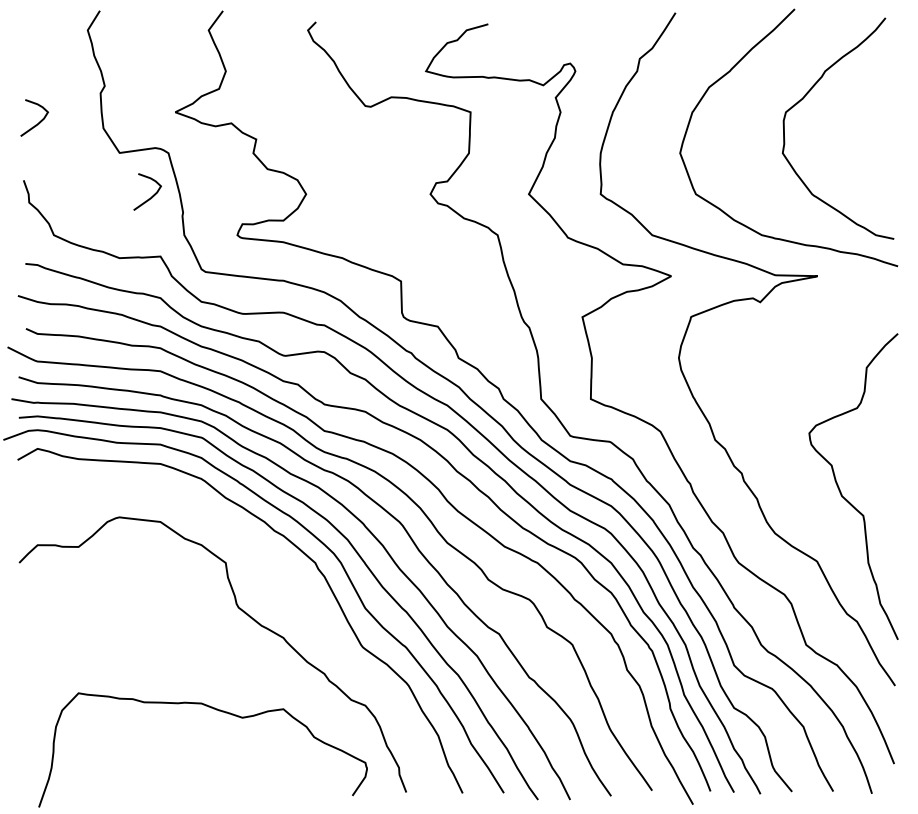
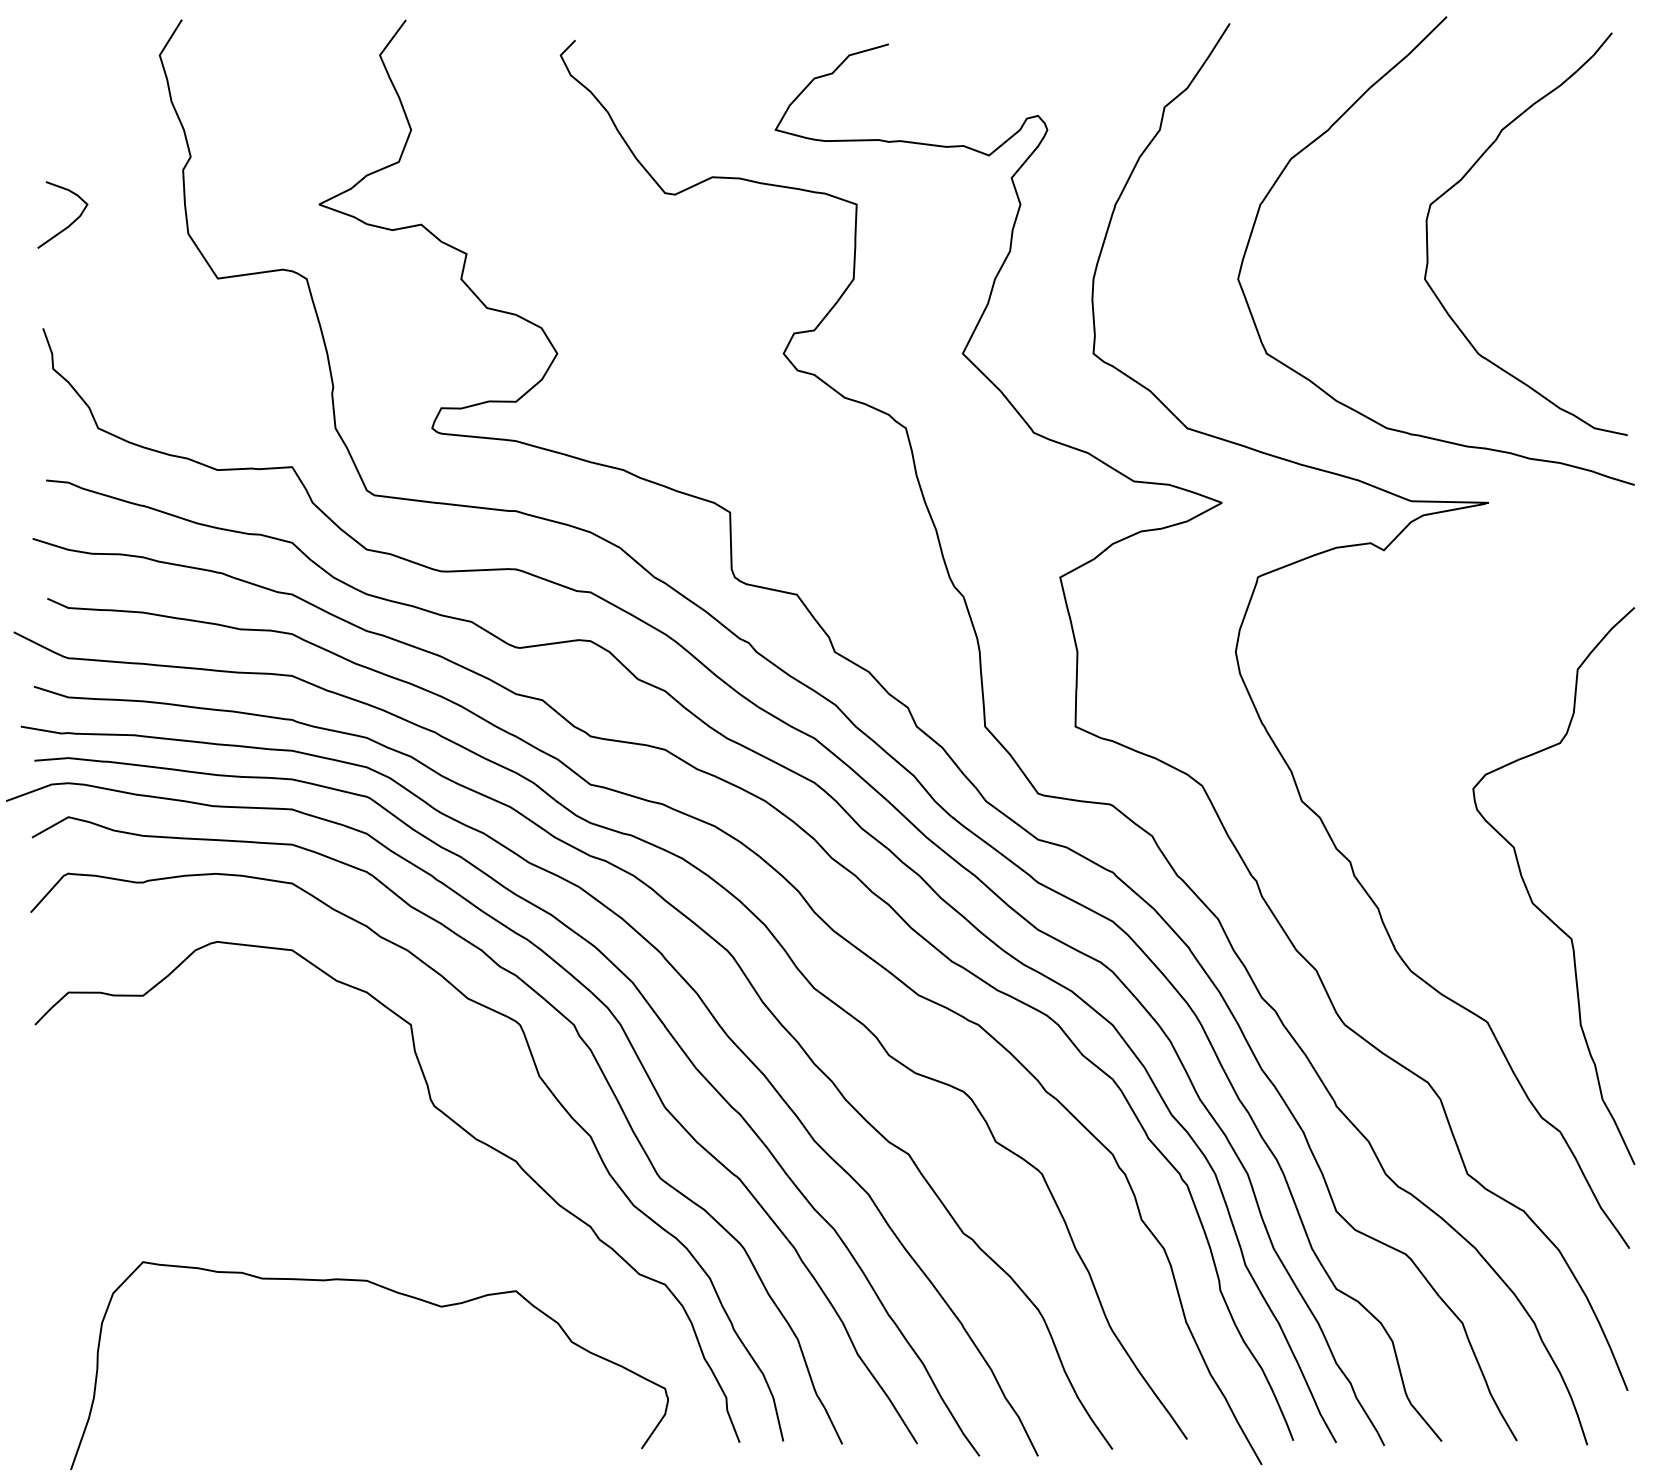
curve: (152, 195) -> (277, 356), removed
curve: (296, 593) -> (539, 1080), added

